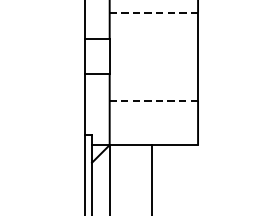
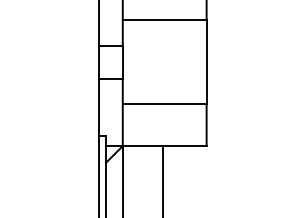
line: (153, 12) -> (164, 20), dashed -> solid
line: (153, 101) -> (164, 104), dashed -> solid

